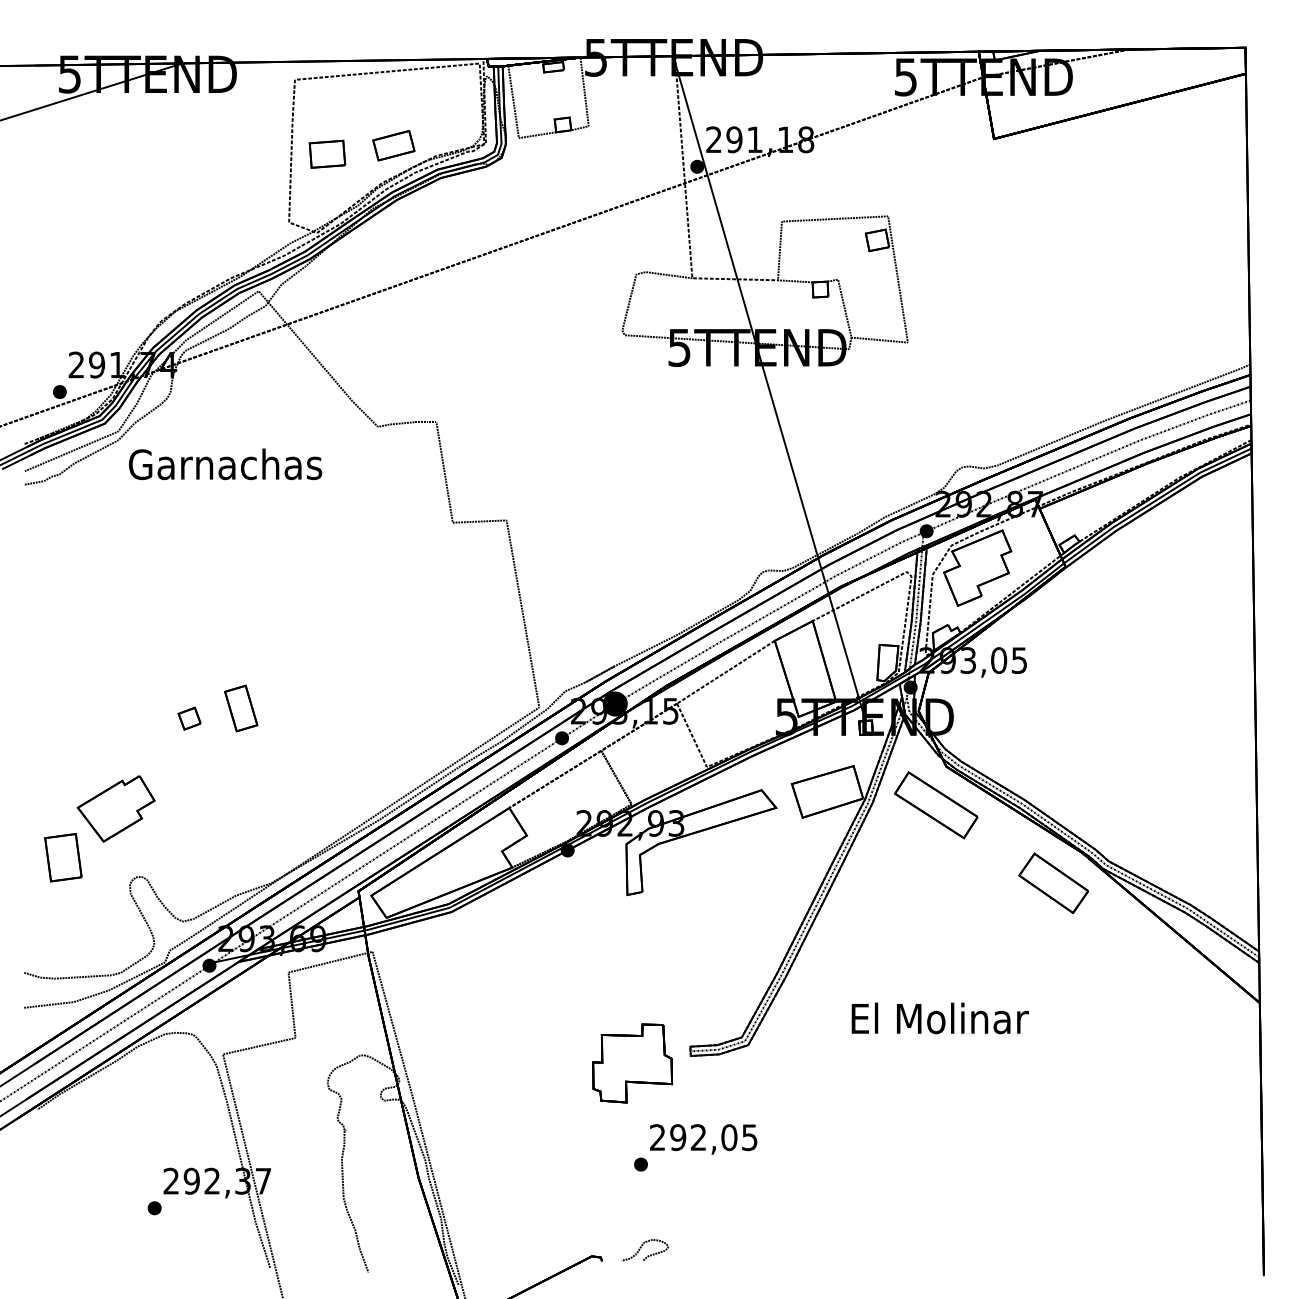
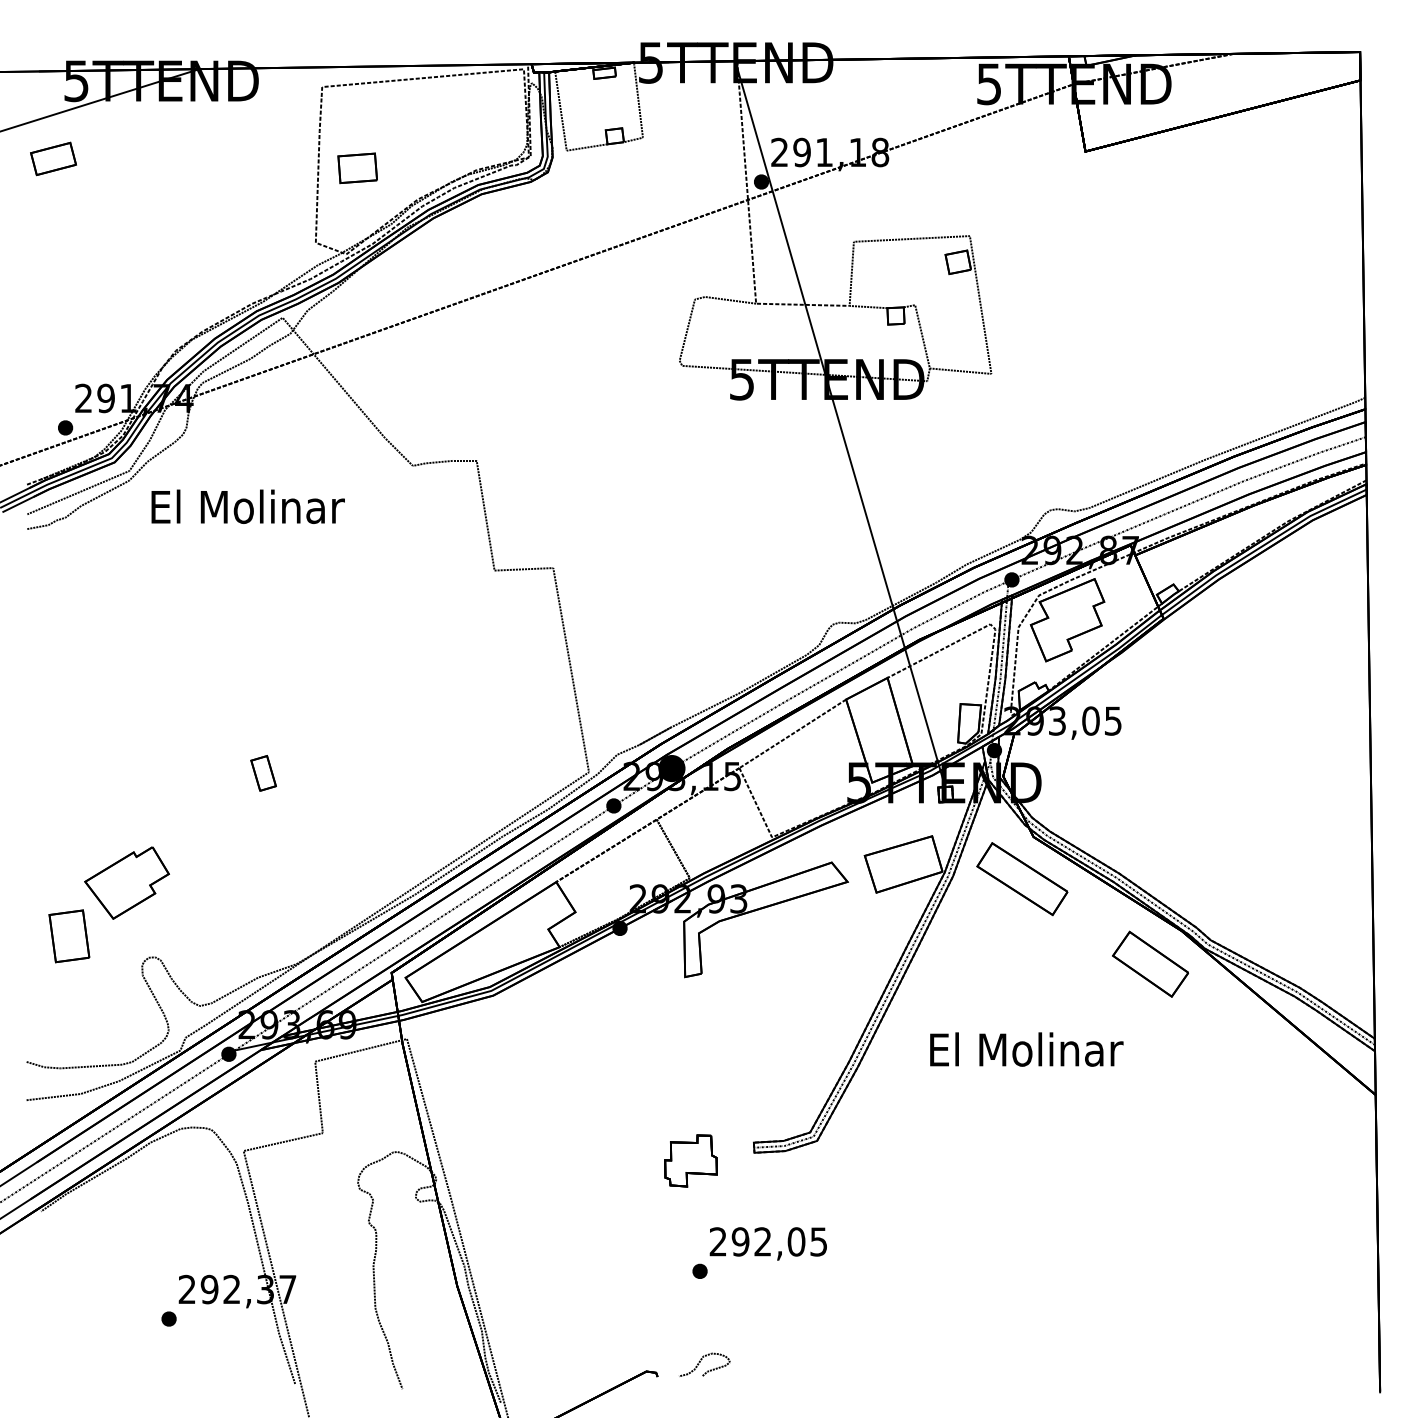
part: (393, 145) -> (53, 158), moved
text: (225, 464) -> (246, 507), Garnachas -> El Molinar
part: (241, 708) -> (263, 773), size x0.7
part: (189, 718) -> (207, 784), removed
text: (939, 1018) -> (1025, 1049), moved
part: (632, 1063) -> (690, 1161), size x0.6

